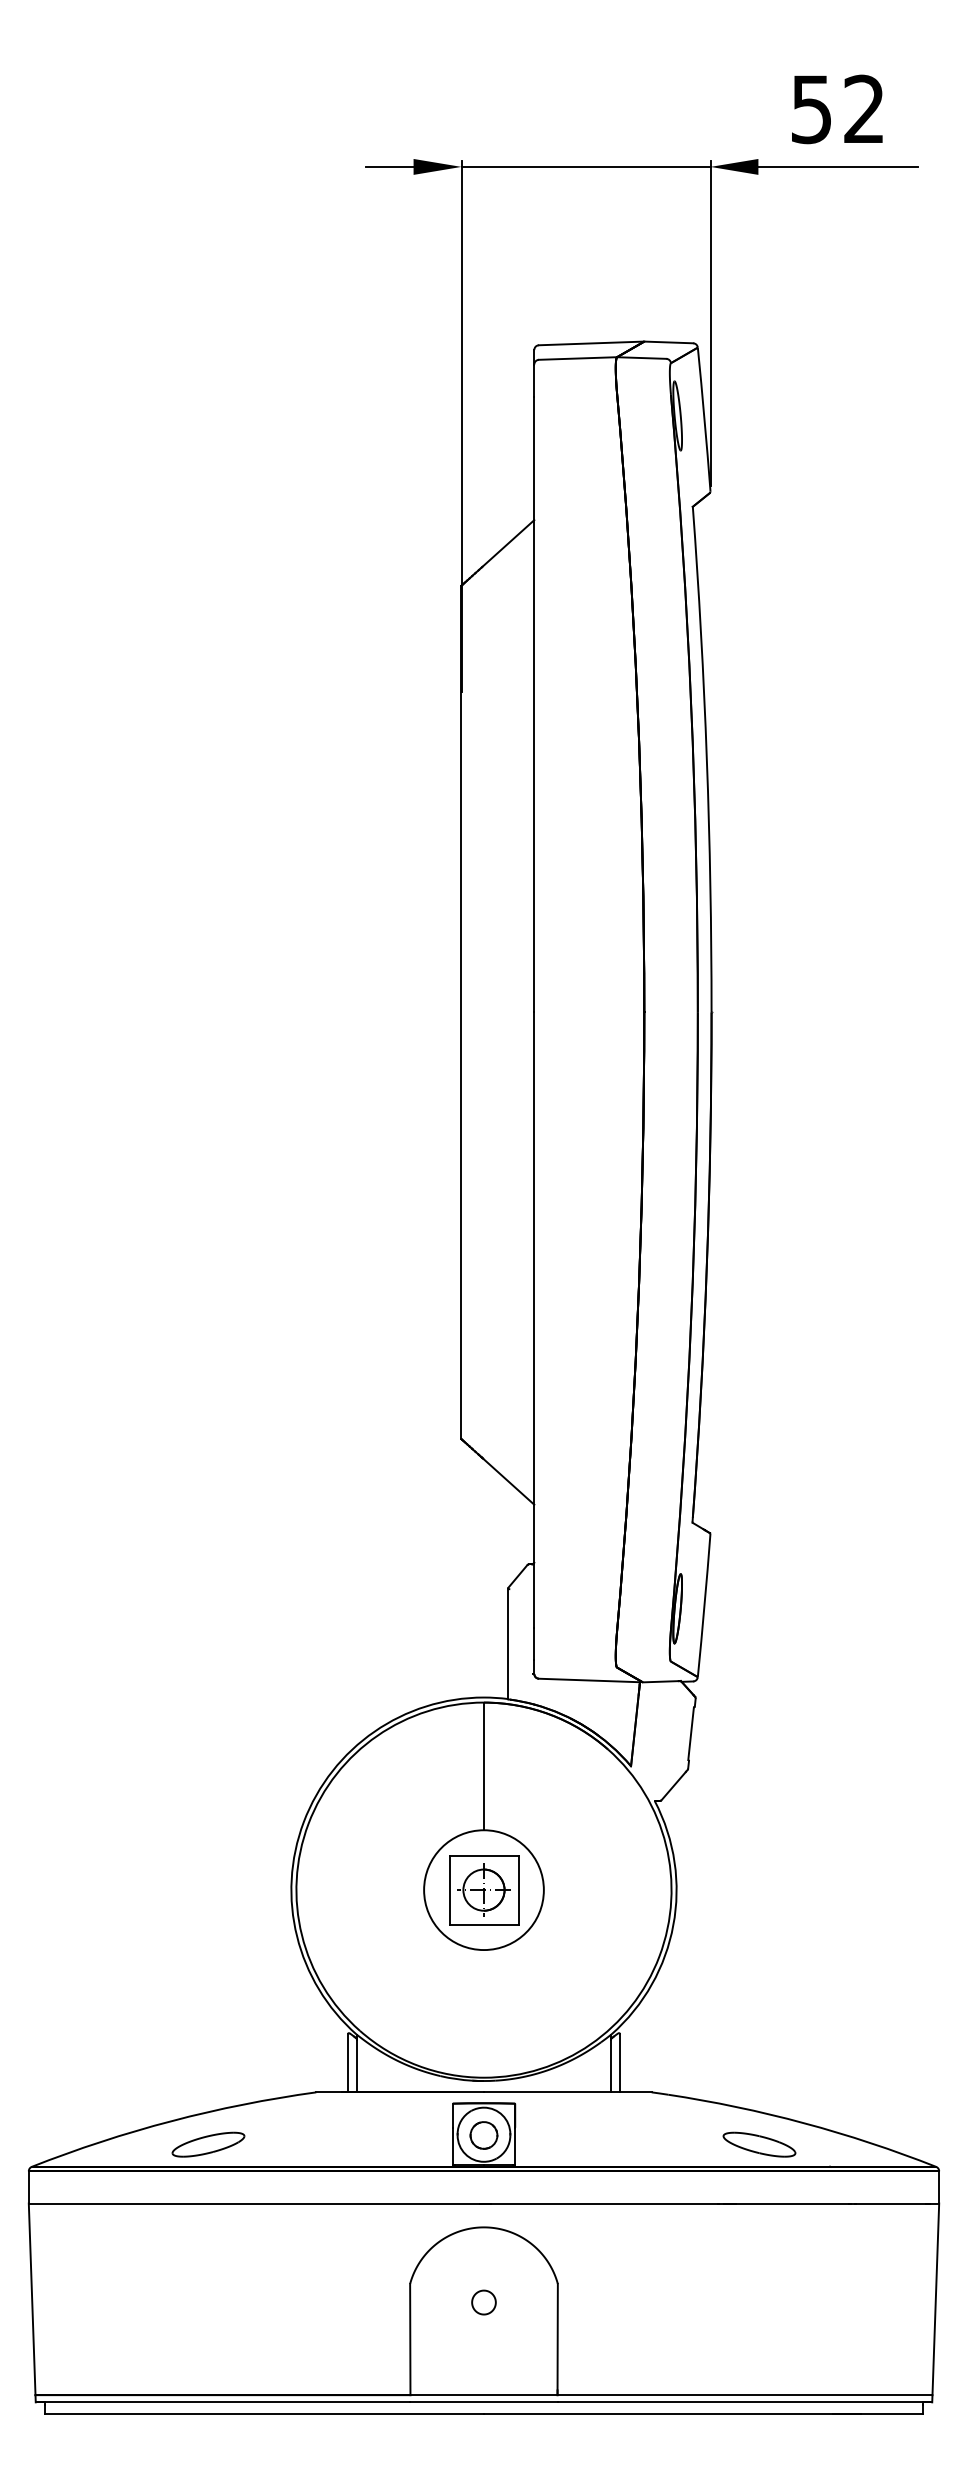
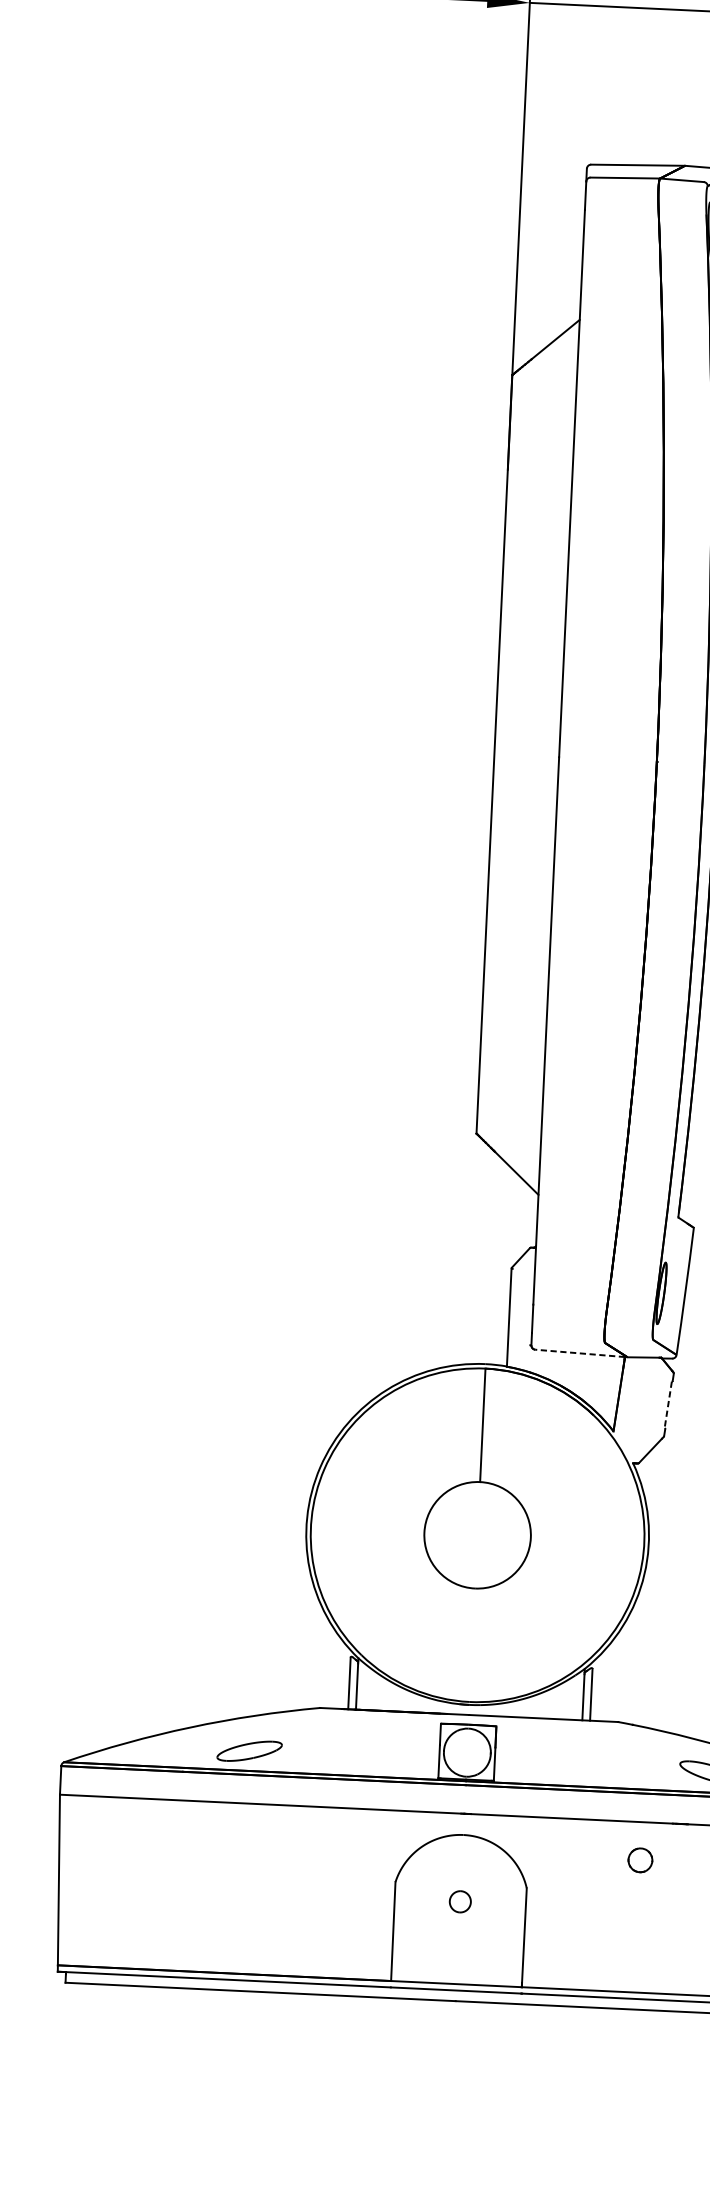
line: (589, 1680) -> (580, 1353), solid -> dashed
line: (691, 1733) -> (668, 1404), solid -> dashed
part: (484, 1890) -> (478, 1535), removed
part: (483, 2135) -> (640, 1860), moved
part: (208, 2144) -> (249, 1751), moved

